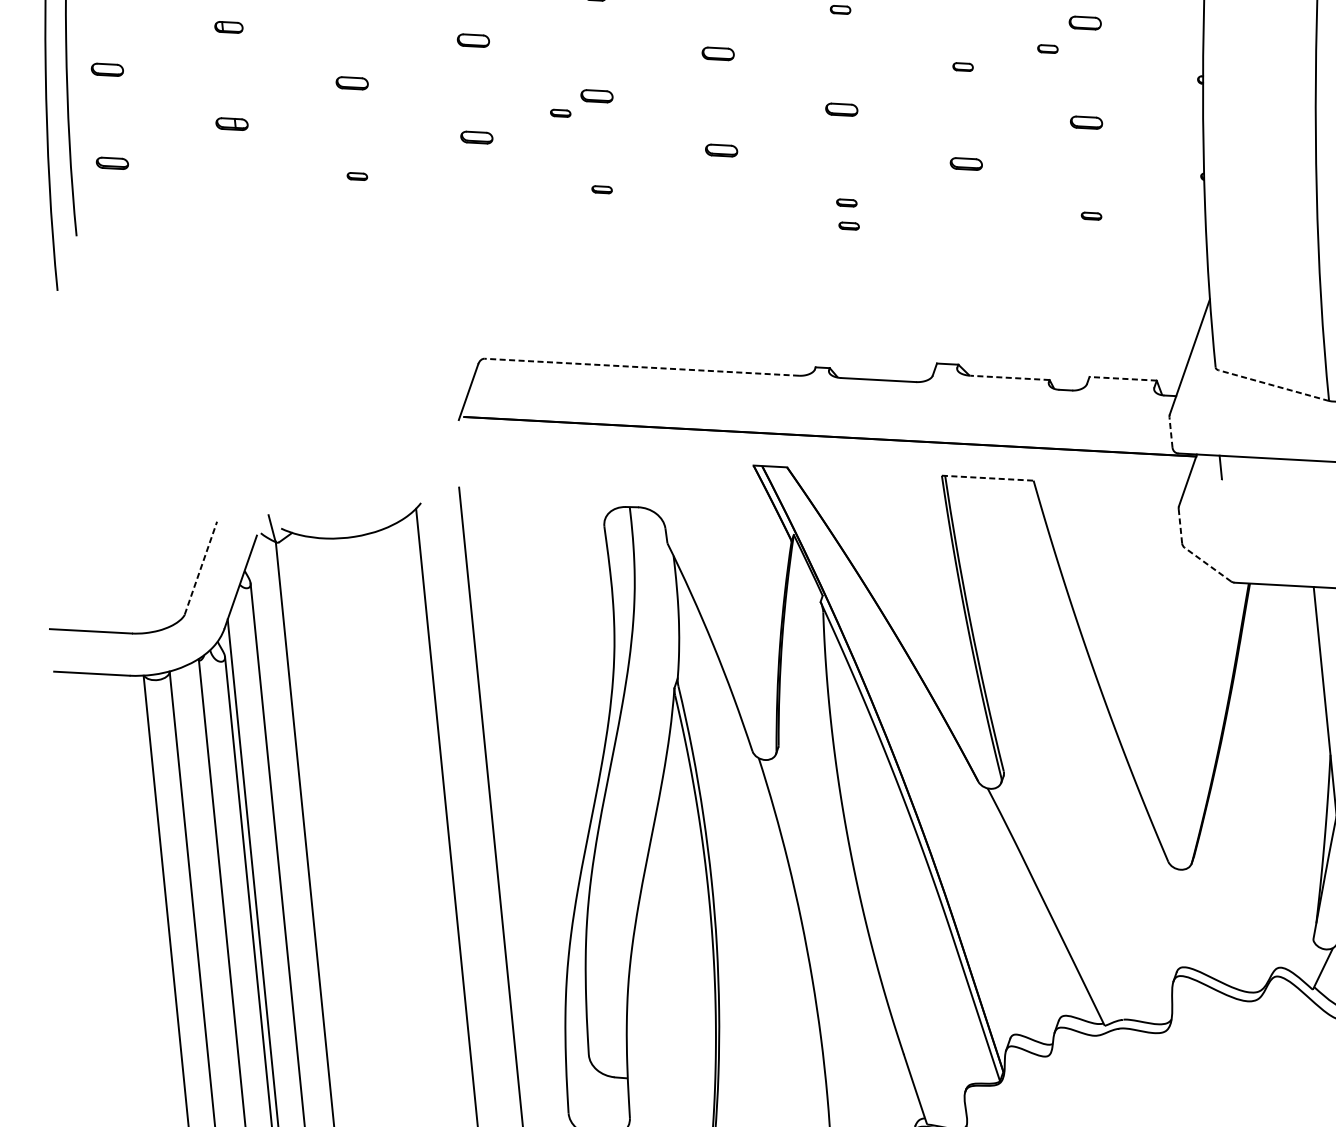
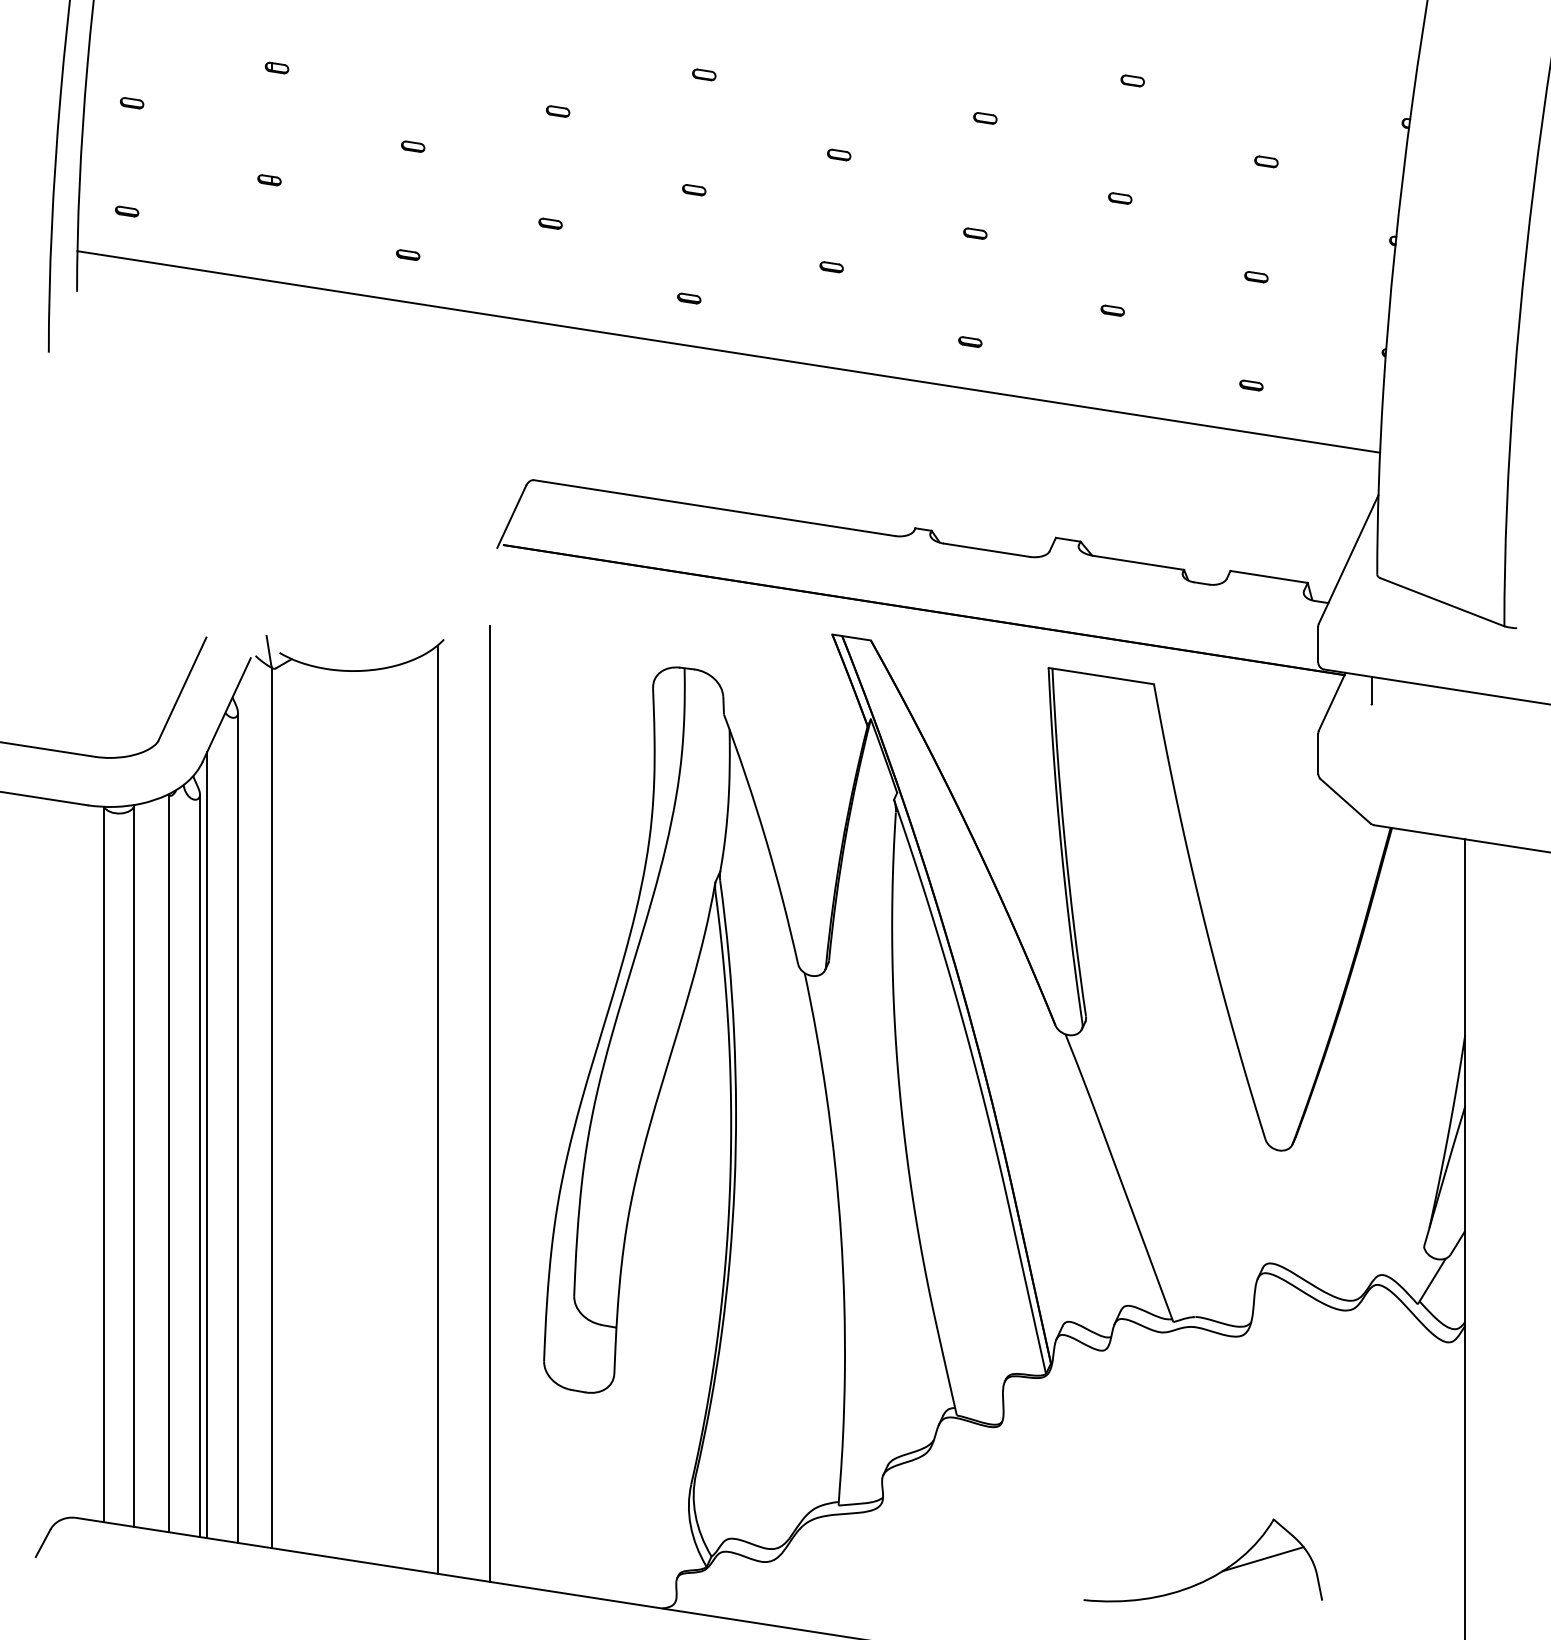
part: (1085, 22) -> (1266, 161), size x0.62
part: (228, 26) -> (276, 67), size x0.71
part: (473, 40) -> (558, 111), size x0.62
part: (1048, 49) -> (1220, 187), removed
part: (718, 53) -> (839, 154), size x0.62
part: (108, 70) -> (132, 103), size x0.62
part: (352, 82) -> (413, 146), size x0.62
part: (597, 96) -> (694, 190), size x0.62
part: (841, 109) -> (975, 233), size x0.62
part: (560, 113) -> (650, 205), removed
part: (1086, 123) -> (1256, 277), size x0.62
part: (232, 124) -> (269, 180), size x0.62
part: (476, 137) -> (550, 223), size x0.62
part: (721, 150) -> (831, 267), size x0.62
part: (112, 163) -> (127, 211), size x0.62
part: (966, 163) -> (1112, 310), size x0.62
part: (849, 225) -> (970, 368), removed
line: (640, 231) -> (728, 351), added
line: (641, 367) -> (714, 508), dashed -> solid
line: (1009, 377) -> (1138, 562), dashed -> solid
line: (1122, 378) -> (1268, 576), dashed -> solid
line: (1273, 385) -> (1441, 602), dashed -> solid
line: (1171, 432) -> (1318, 644), dashed -> solid
line: (987, 478) -> (1101, 676), dashed -> solid
line: (1180, 525) -> (1318, 753), dashed -> solid
line: (1207, 563) -> (1345, 800), dashed -> solid
line: (200, 567) -> (182, 688), dashed -> solid

